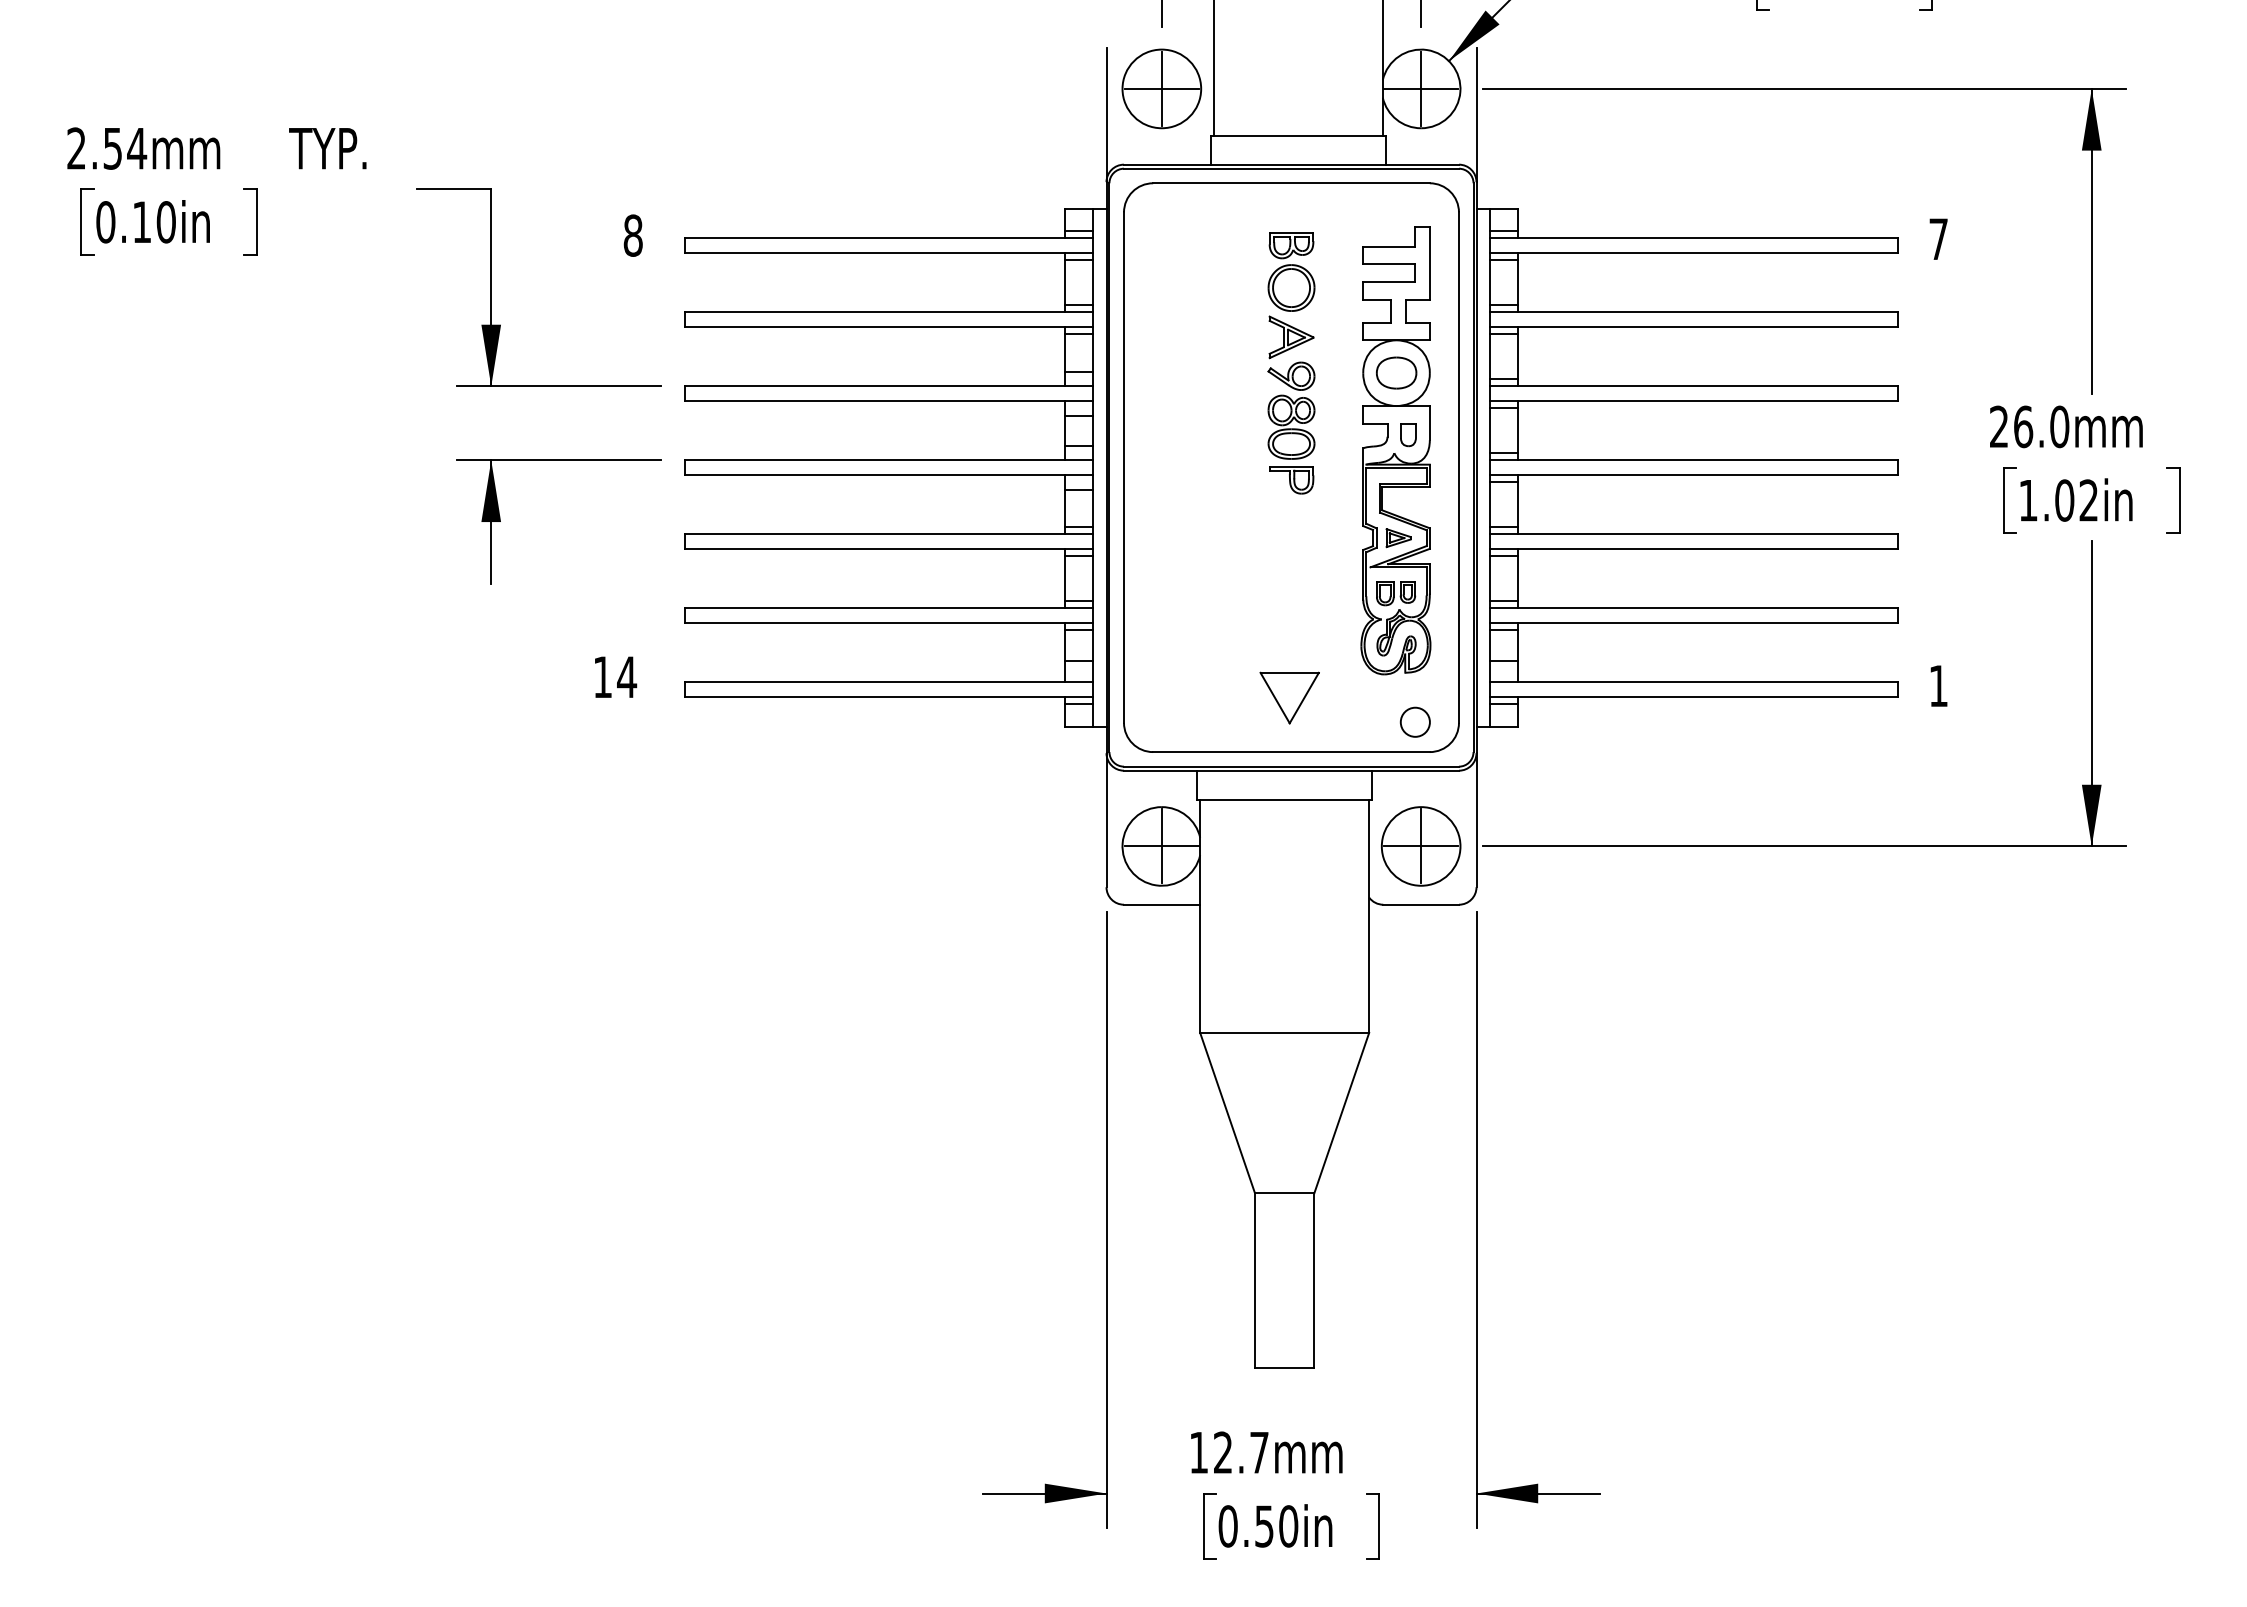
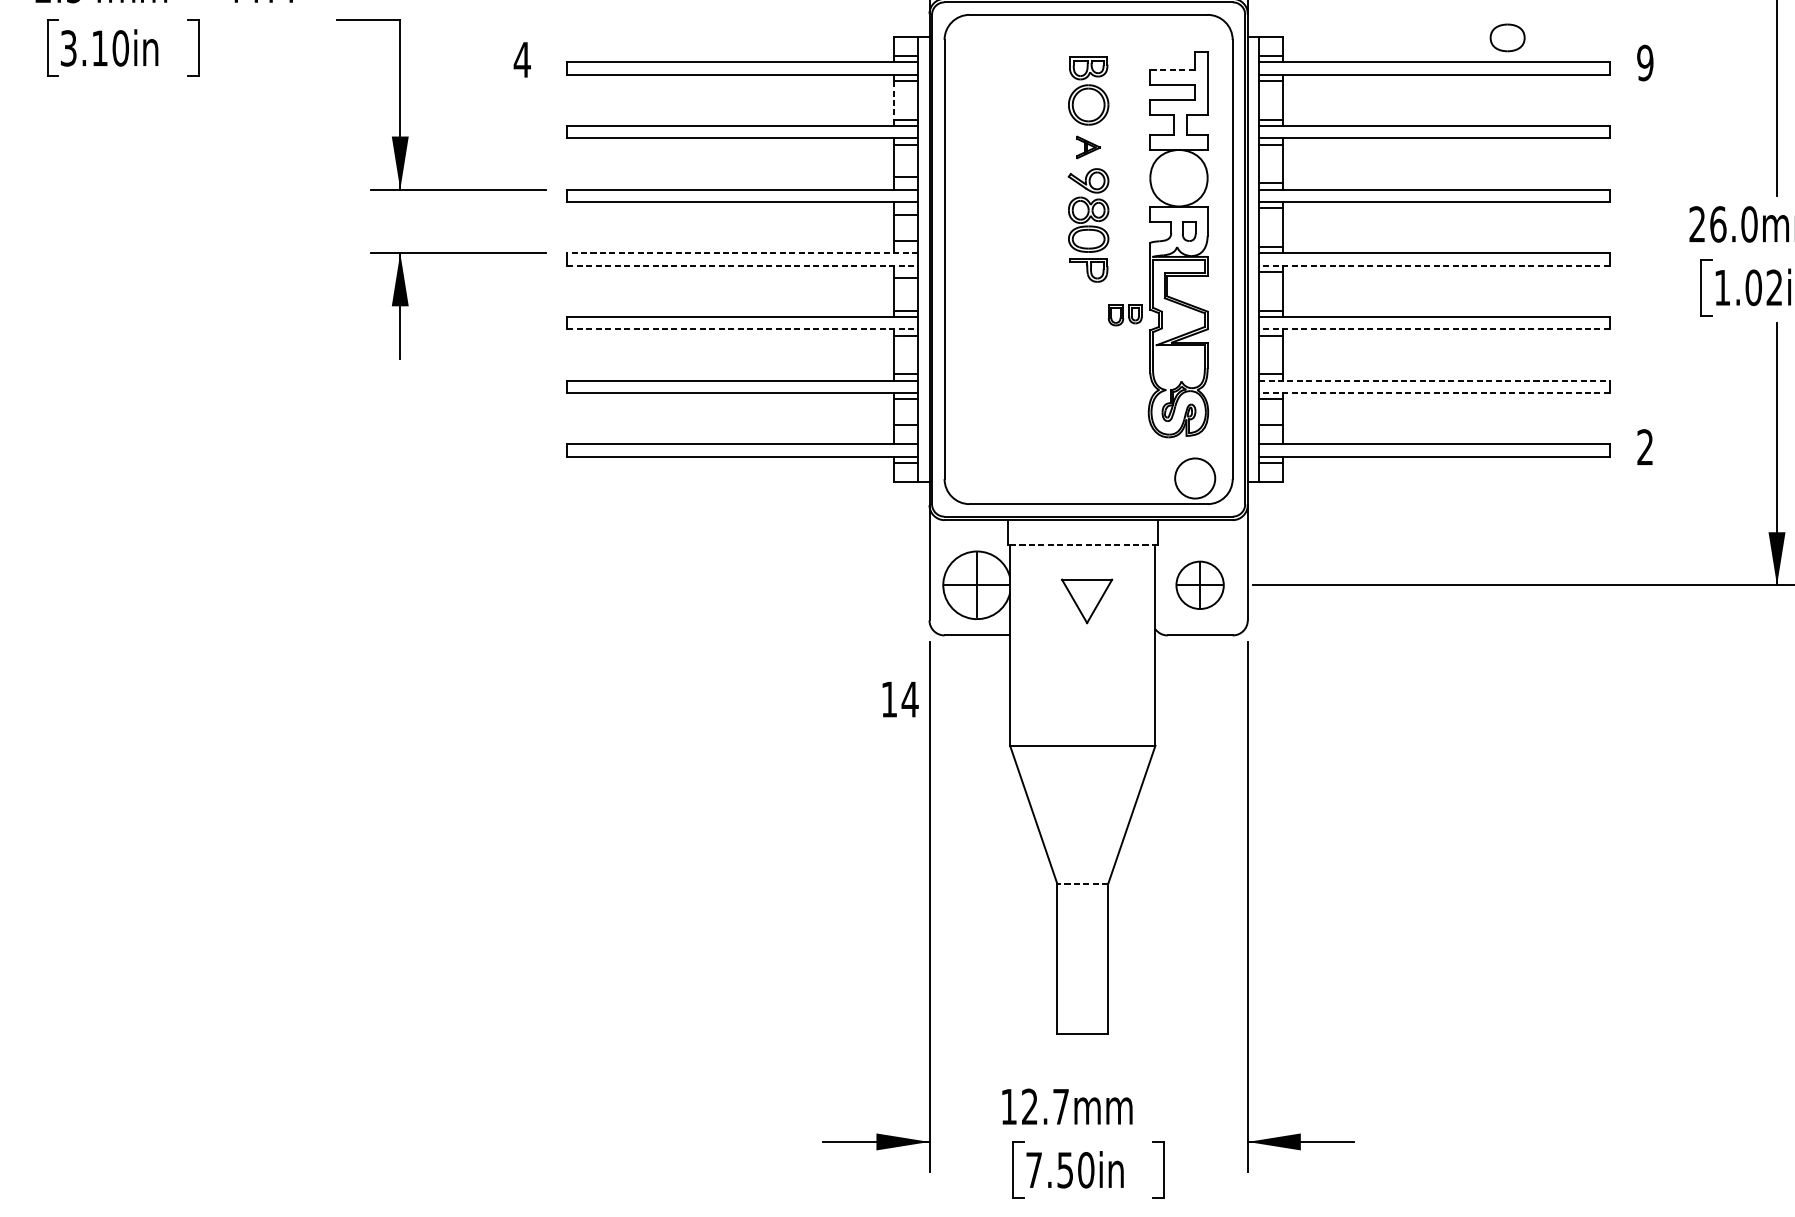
text: (105, 222) -> (68, 48), 0.10in -> 3.10in
text: (633, 235) -> (522, 59), 8 -> 4
text: (1938, 239) -> (1645, 63), 7 -> 9
line: (1389, 246) -> (1172, 69), solid -> dashed
line: (1065, 283) -> (894, 101), solid -> dashed
part: (1291, 337) -> (1088, 147), size x0.6
part: (1396, 372) -> (1507, 37), moved
line: (889, 460) -> (742, 253), solid -> dashed
line: (889, 474) -> (742, 265), solid -> dashed
line: (1693, 474) -> (1434, 265), solid -> dashed
part: (1398, 538) -> (1180, 320), removed
line: (889, 548) -> (742, 329), solid -> dashed
line: (1693, 548) -> (1434, 329), solid -> dashed
part: (1396, 593) -> (1125, 315), moved
line: (1693, 608) -> (1434, 380), solid -> dashed
line: (1693, 622) -> (1434, 392), solid -> dashed
text: (616, 676) -> (901, 698), moved
text: (1938, 685) -> (1645, 446), 1 -> 2
part: (1289, 697) -> (1086, 600), moved
circle: (1414, 721) -> (1194, 477), size x1.6
line: (1284, 799) -> (1082, 544), solid -> dashed
part: (1420, 846) -> (1199, 585), size x0.7
line: (1284, 1193) -> (1082, 883), solid -> dashed
text: (1227, 1526) -> (1033, 1170), 0.50in -> 7.50in

